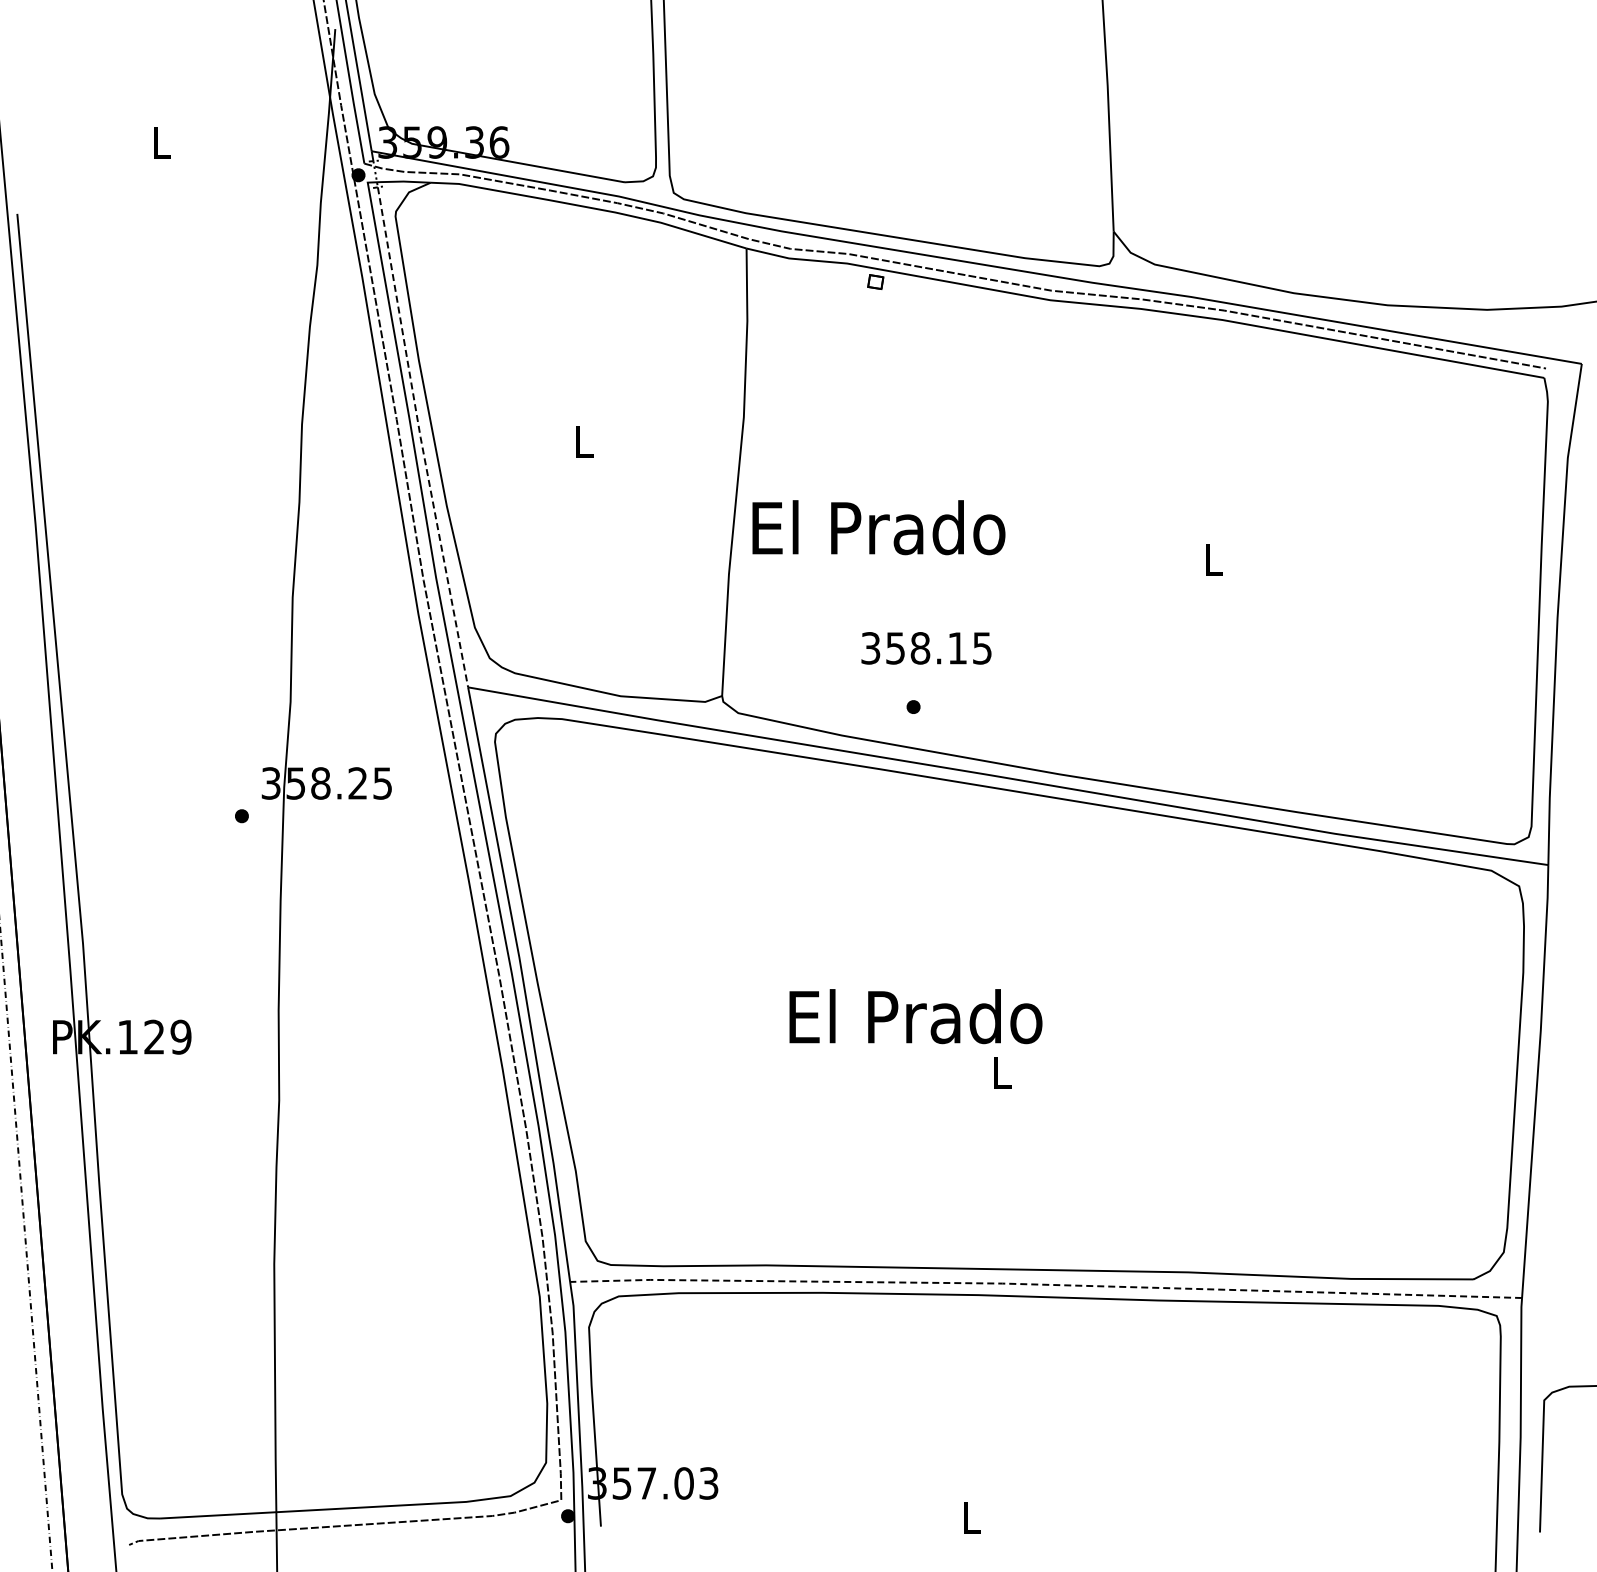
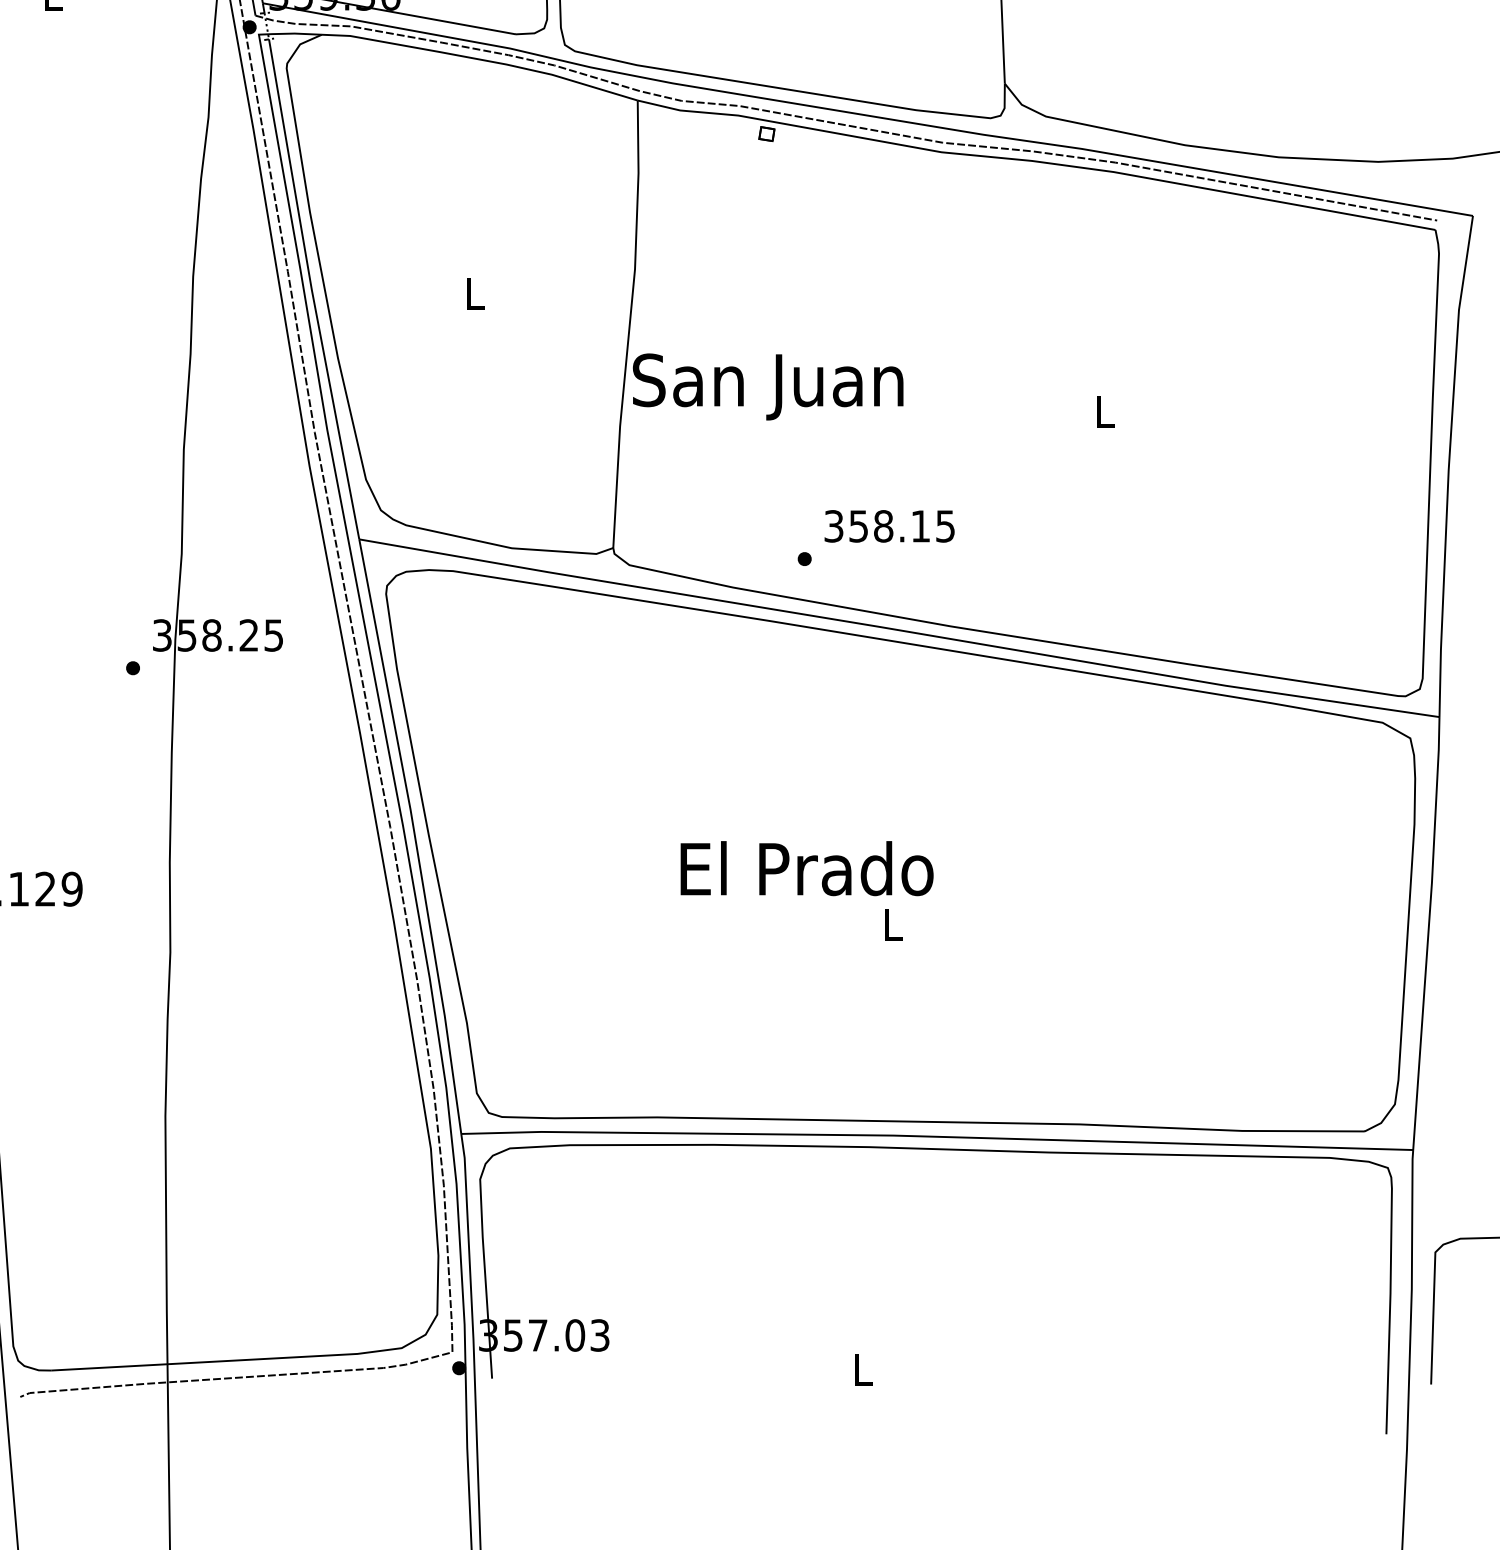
line: (420, 437) -> (311, 289), dashed -> solid
text: (876, 534) -> (767, 386), El Prado -> San Juan
text: (926, 648) -> (889, 526), moved
line: (1044, 1284) -> (935, 1136), dashed -> solid

